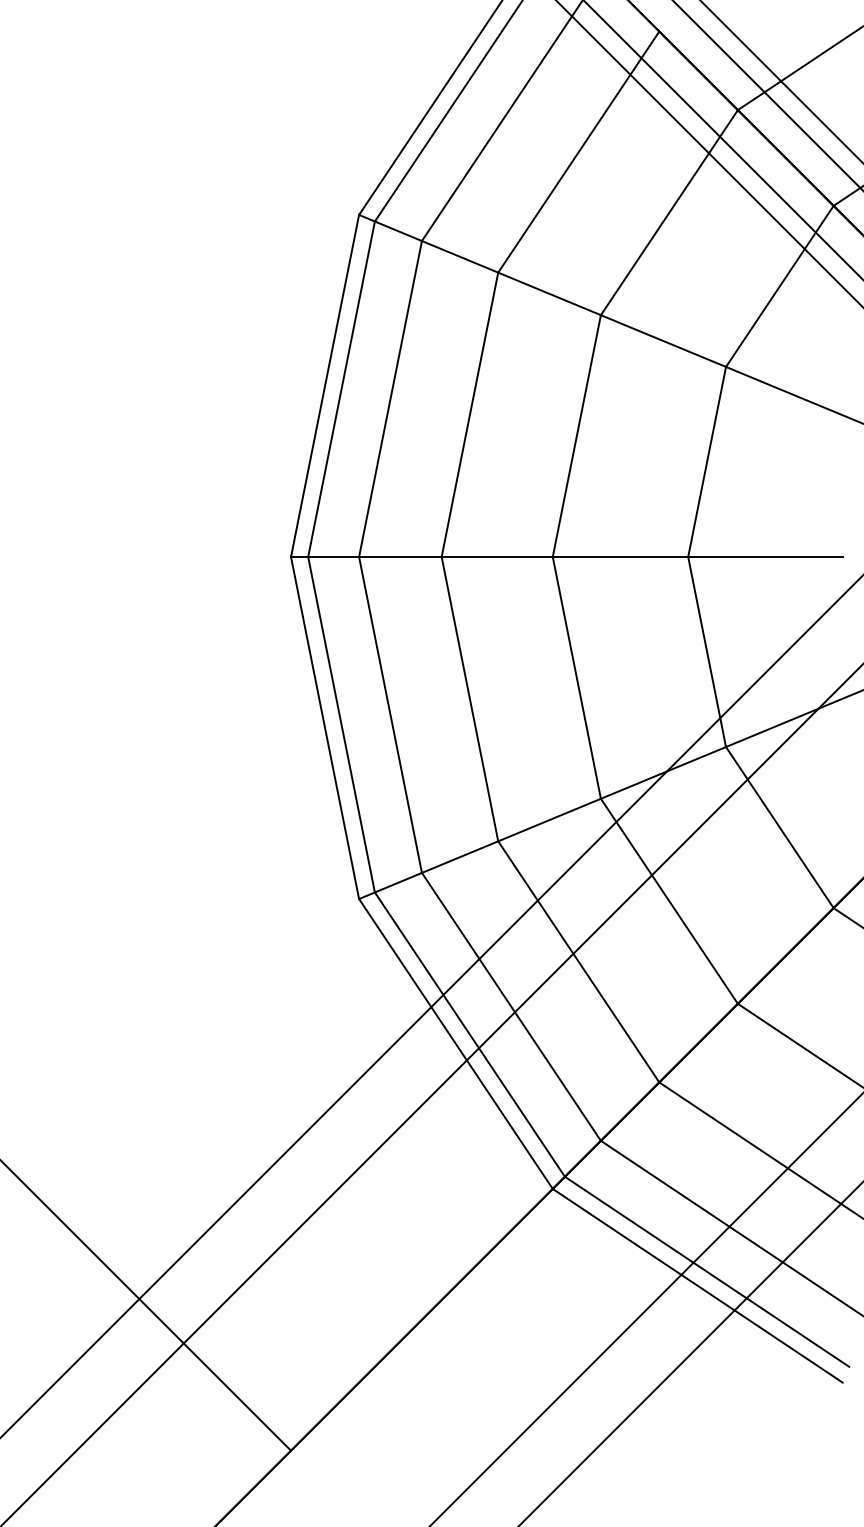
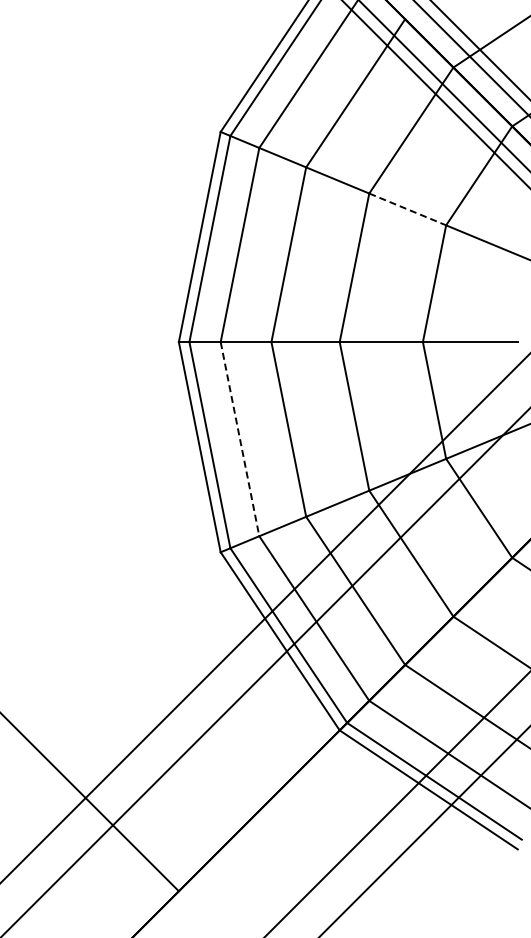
line: (663, 341) -> (407, 209), solid -> dashed
line: (391, 715) -> (240, 439), solid -> dashed

